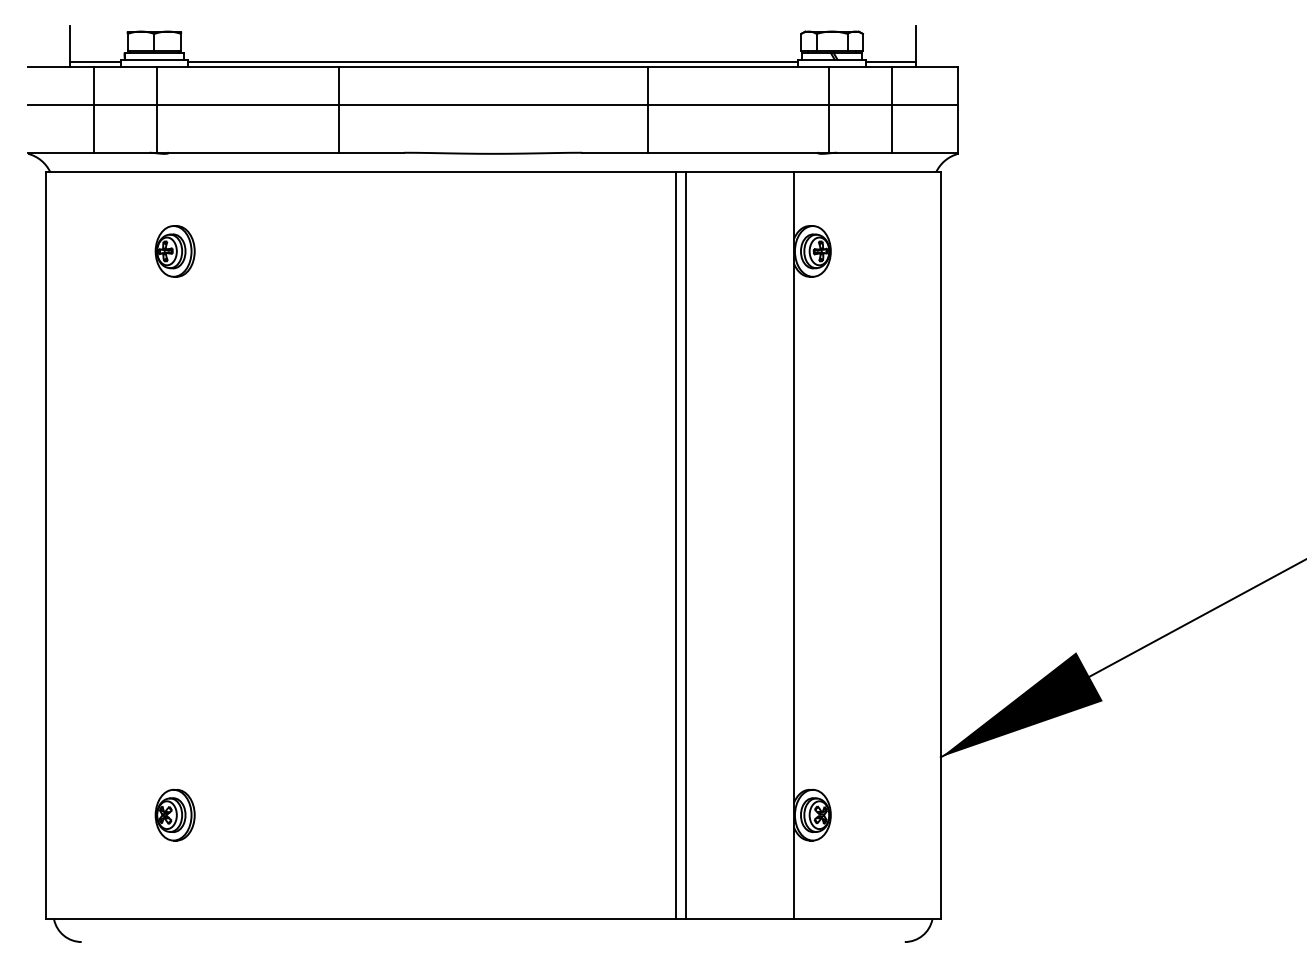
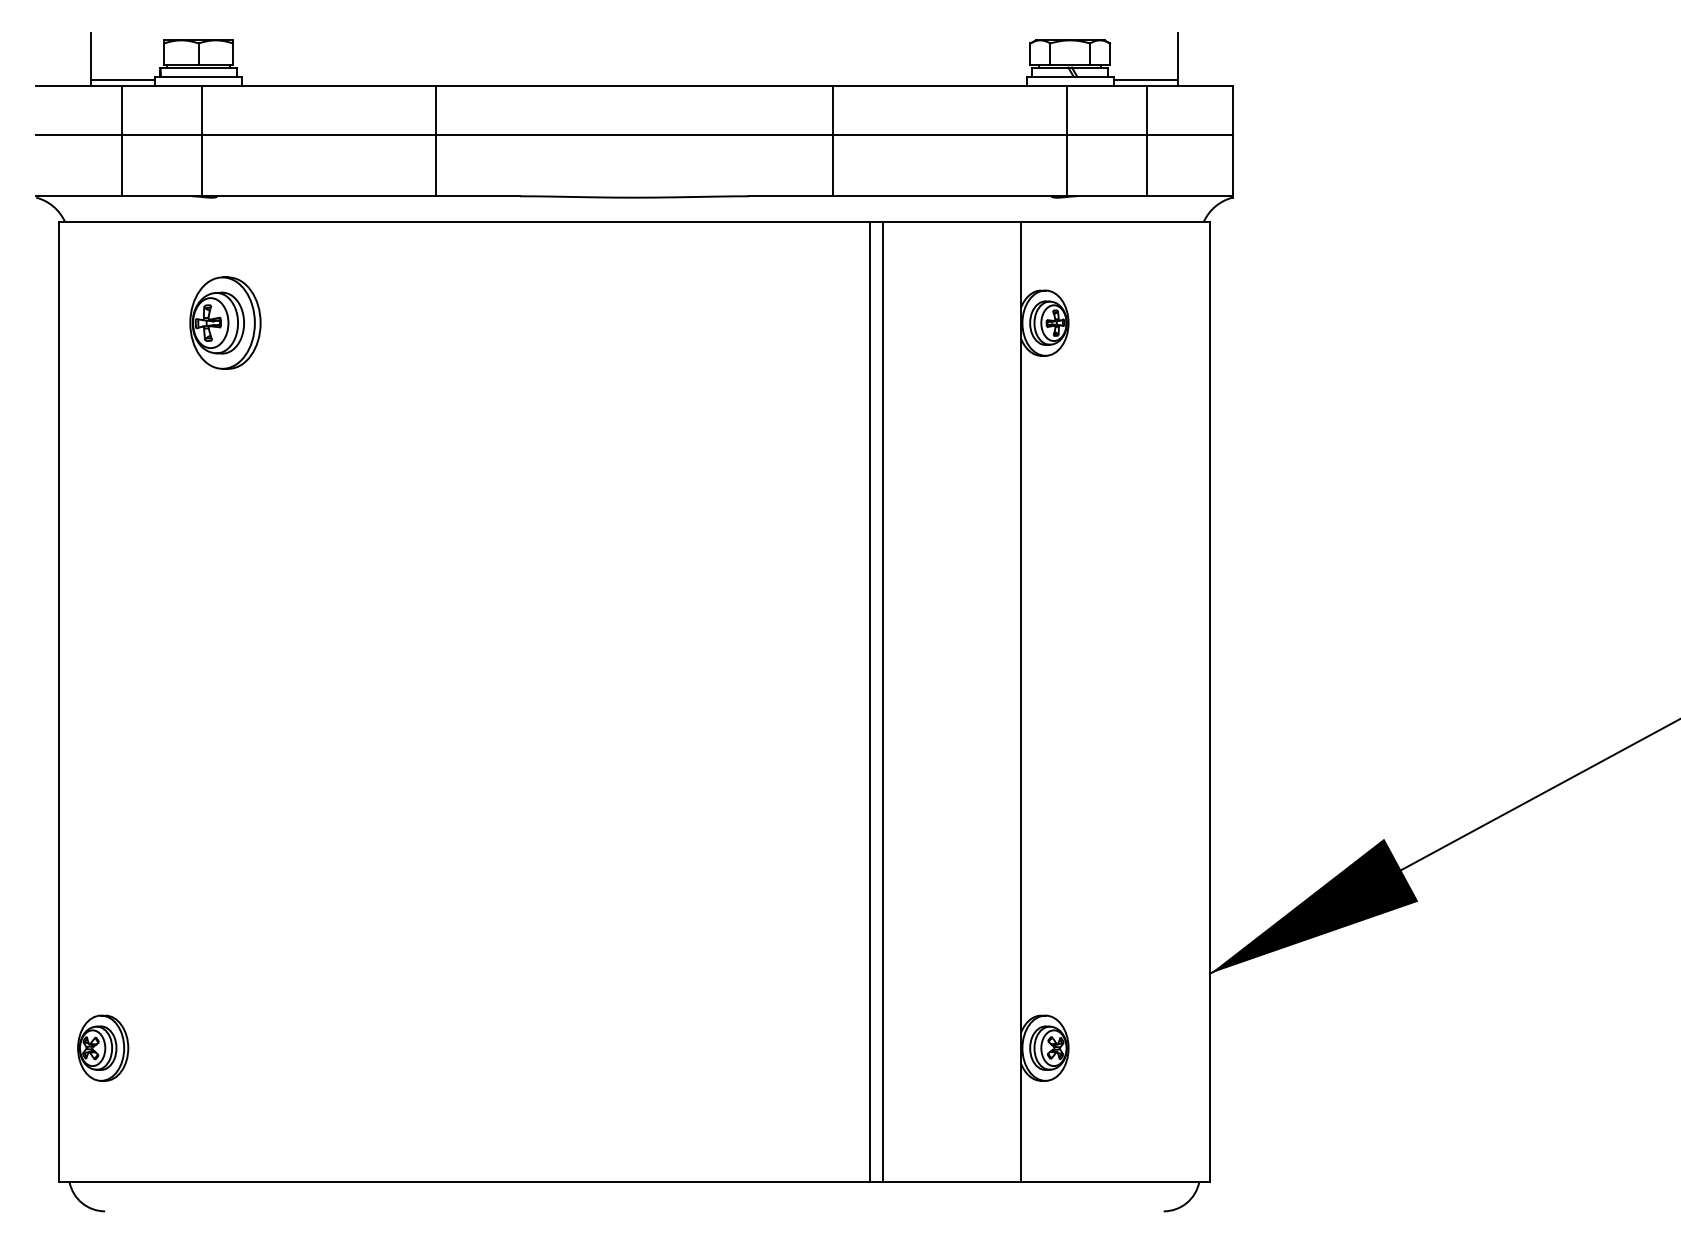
line: (493, 62) -> (634, 80), removed
part: (174, 251) -> (224, 323), size x1.4
part: (174, 814) -> (102, 1047), moved

